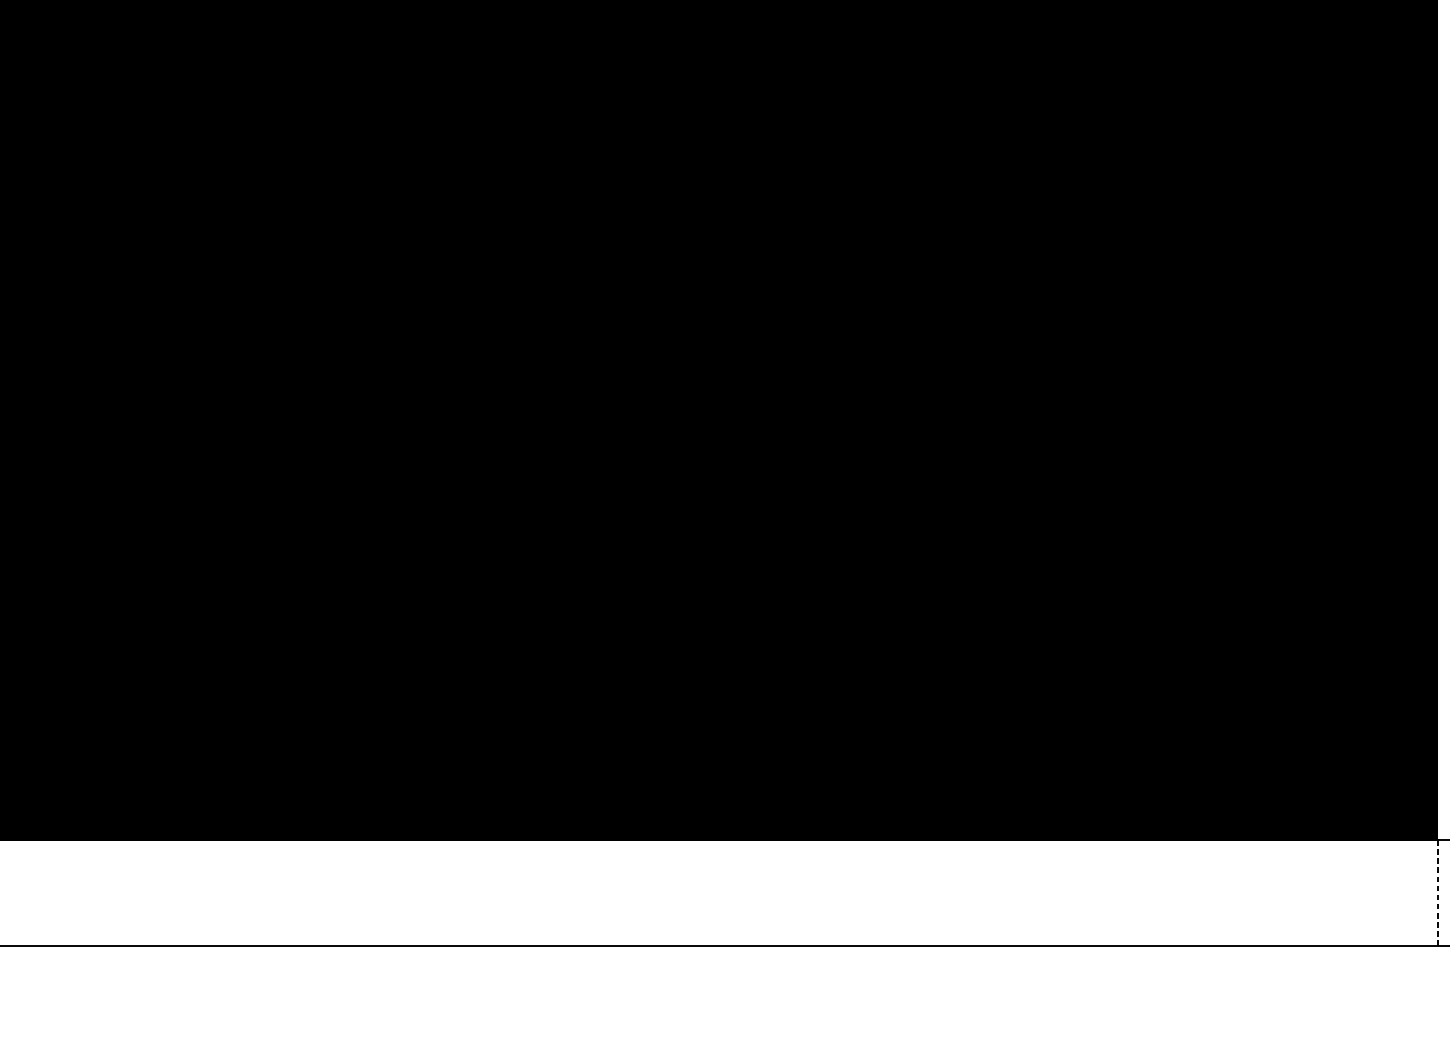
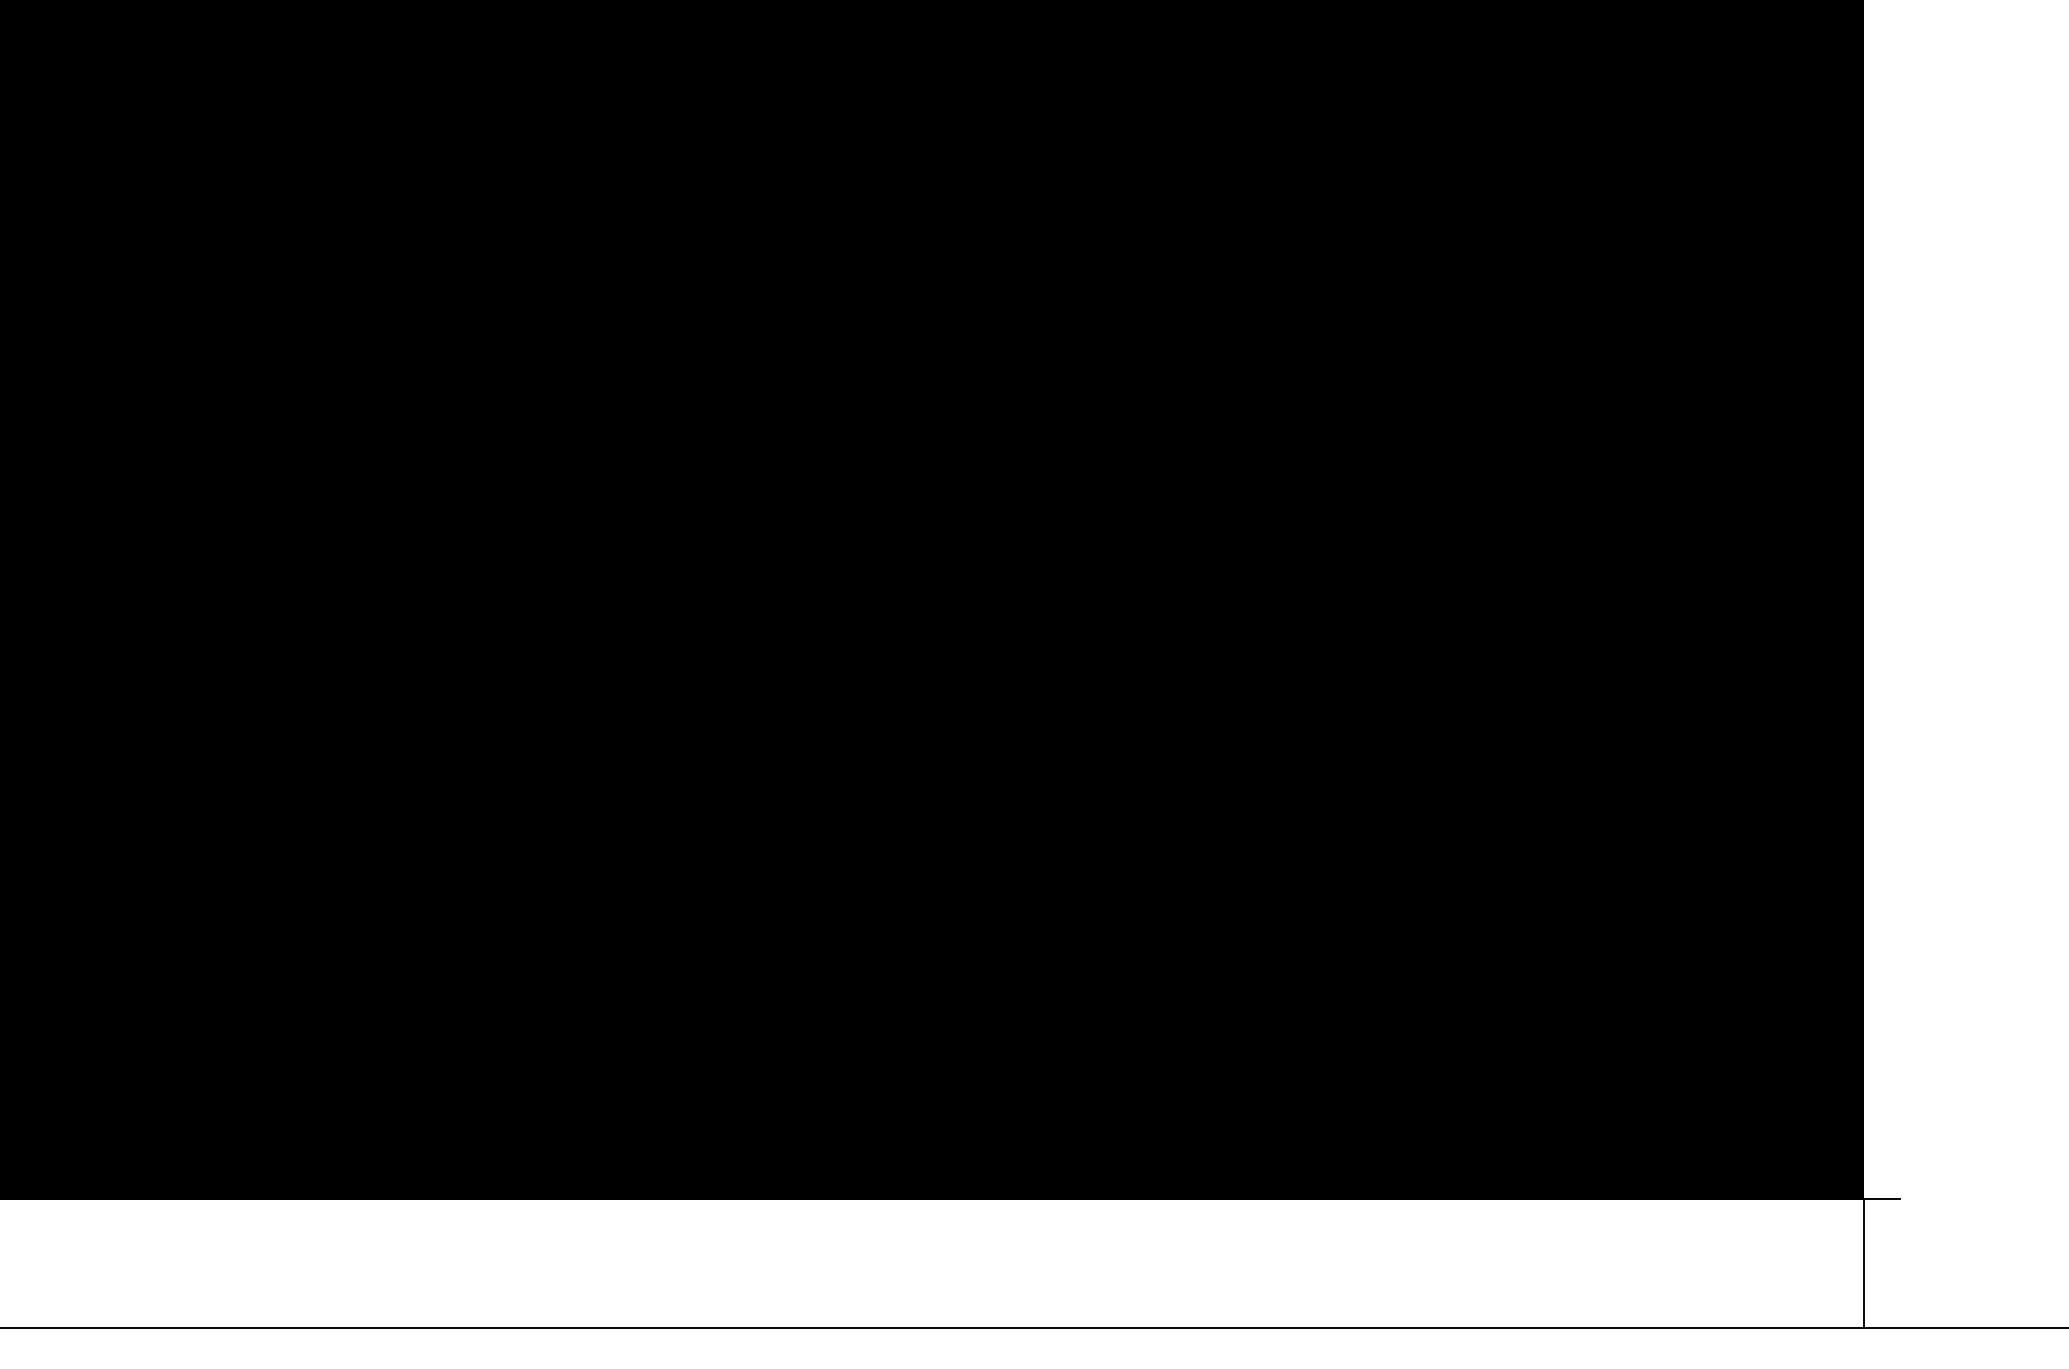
line: (1438, 893) -> (1864, 1264), dashed -> solid

